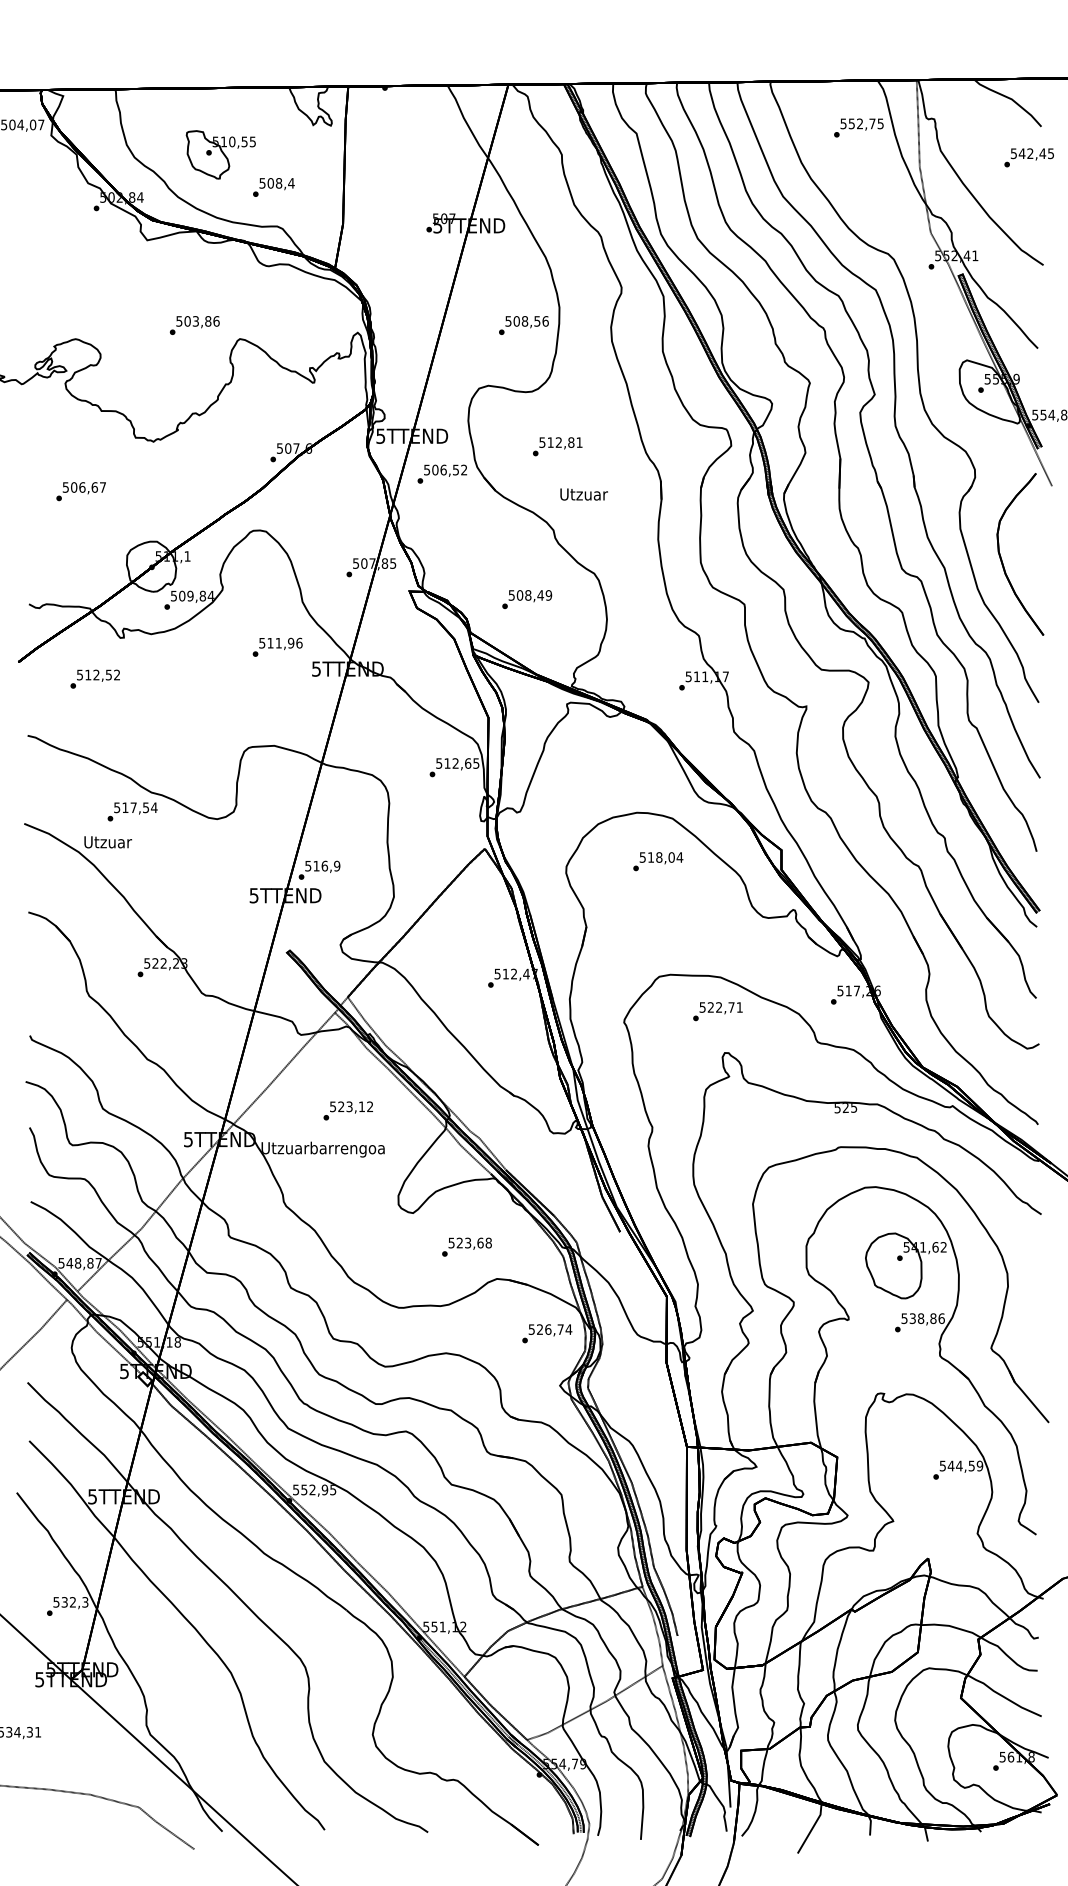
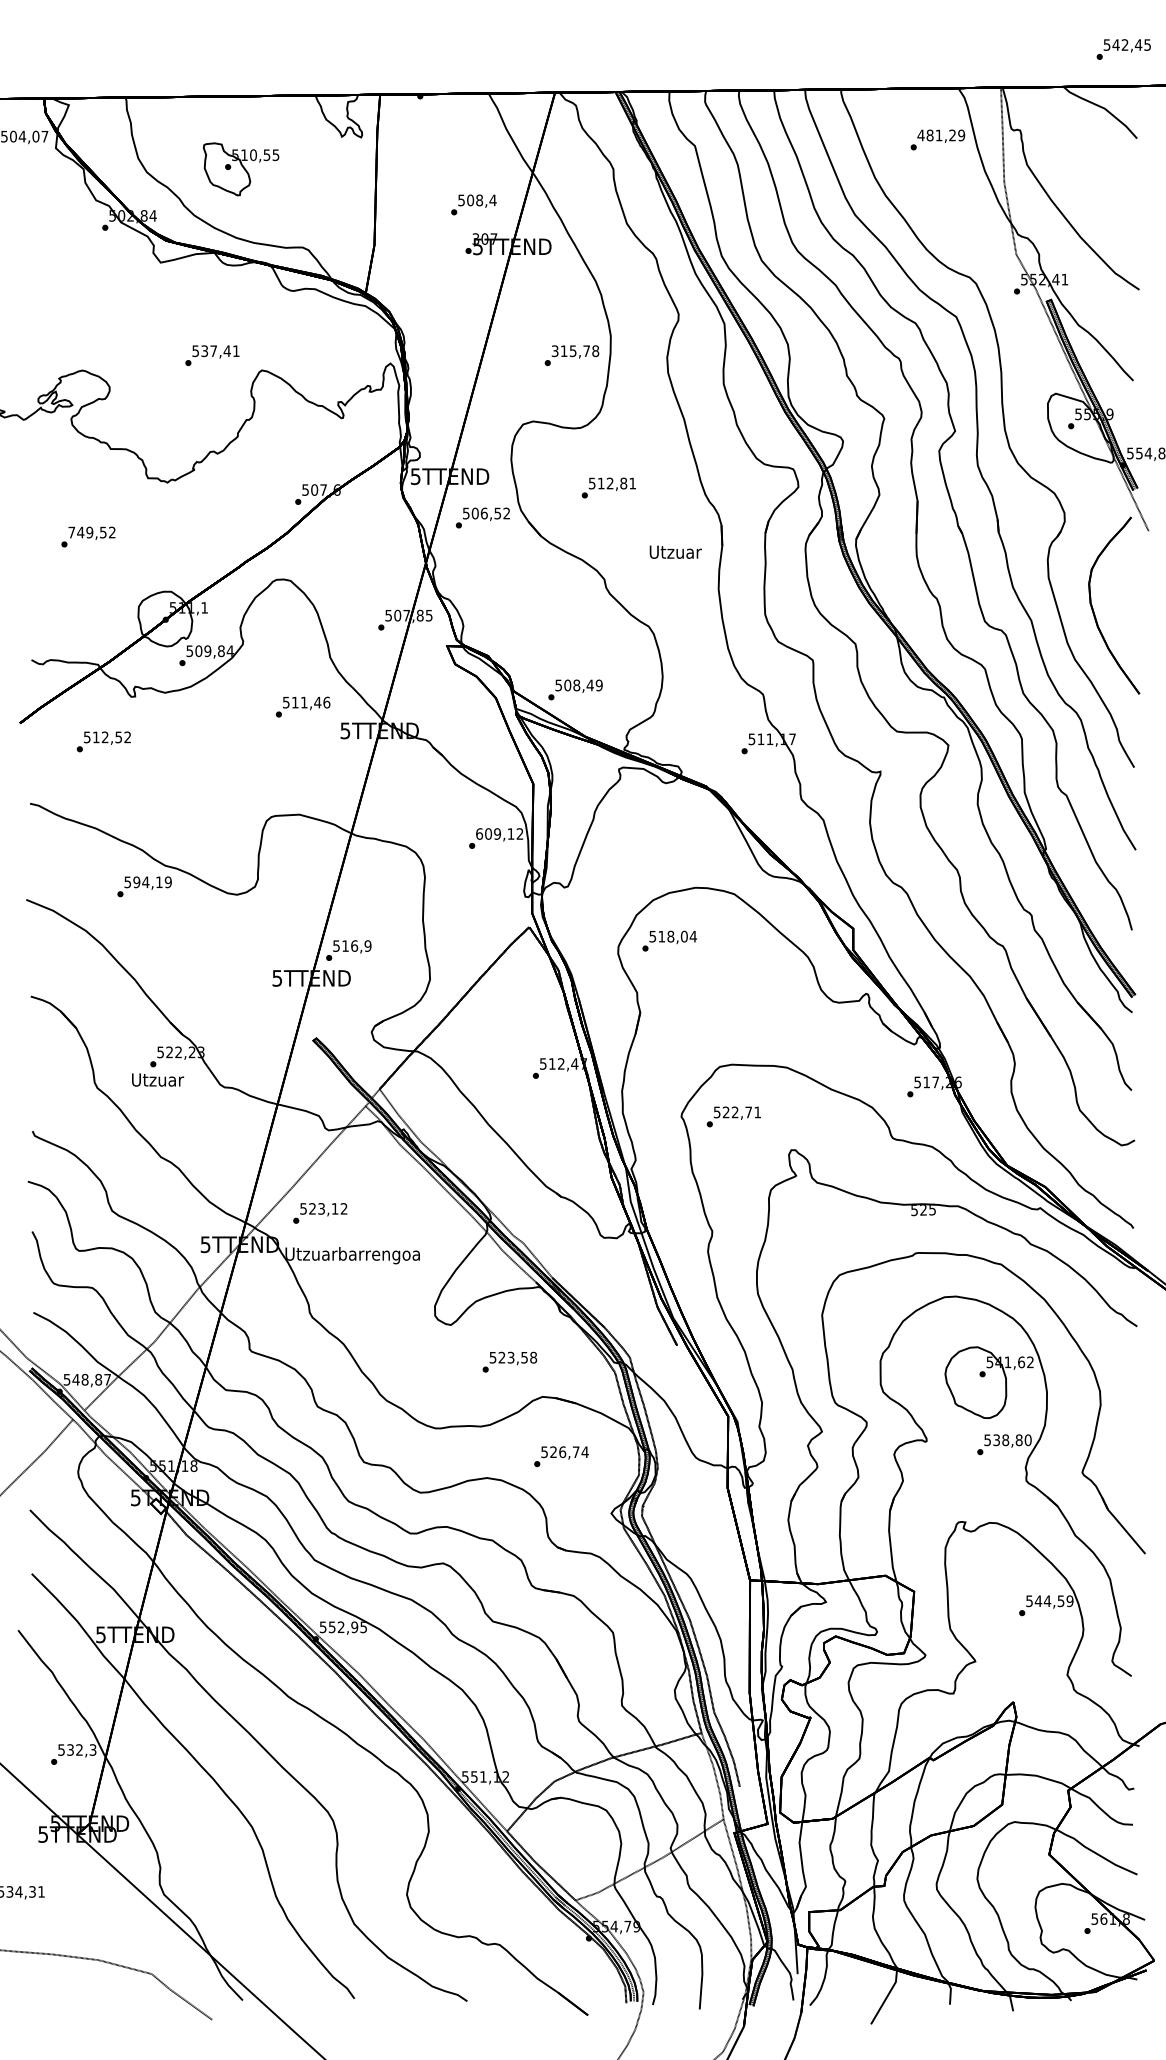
text: (862, 123) -> (941, 135), 552,75 -> 481,29
text: (1028, 157) -> (1123, 49), moved
text: (273, 187) -> (473, 204), moved
text: (435, 218) -> (475, 238), 507 -> 307
text: (202, 321) -> (220, 351), 503,86 -> 537,41
text: (527, 321) -> (575, 351), 508,56 -> 315,78
text: (83, 487) -> (91, 532), 506,67 -> 749,52
text: (583, 493) -> (675, 551), moved
text: (527, 599) -> (575, 689), moved
text: (290, 643) -> (317, 702), 511,96 -> 511,46
text: (457, 763) -> (499, 833), 512,65 -> 609,12
text: (139, 807) -> (152, 882), 517,54 -> 594,19
text: (108, 841) -> (158, 1079), moved
text: (658, 861) -> (669, 940), moved
text: (717, 1011) -> (733, 1116), moved
text: (348, 1111) -> (320, 1213), moved
text: (480, 1242) -> (524, 1357), 523,68 -> 523,58
text: (941, 1317) -> (1027, 1439), 538,86 -> 538,80
text: (547, 1333) -> (561, 1456), moved

